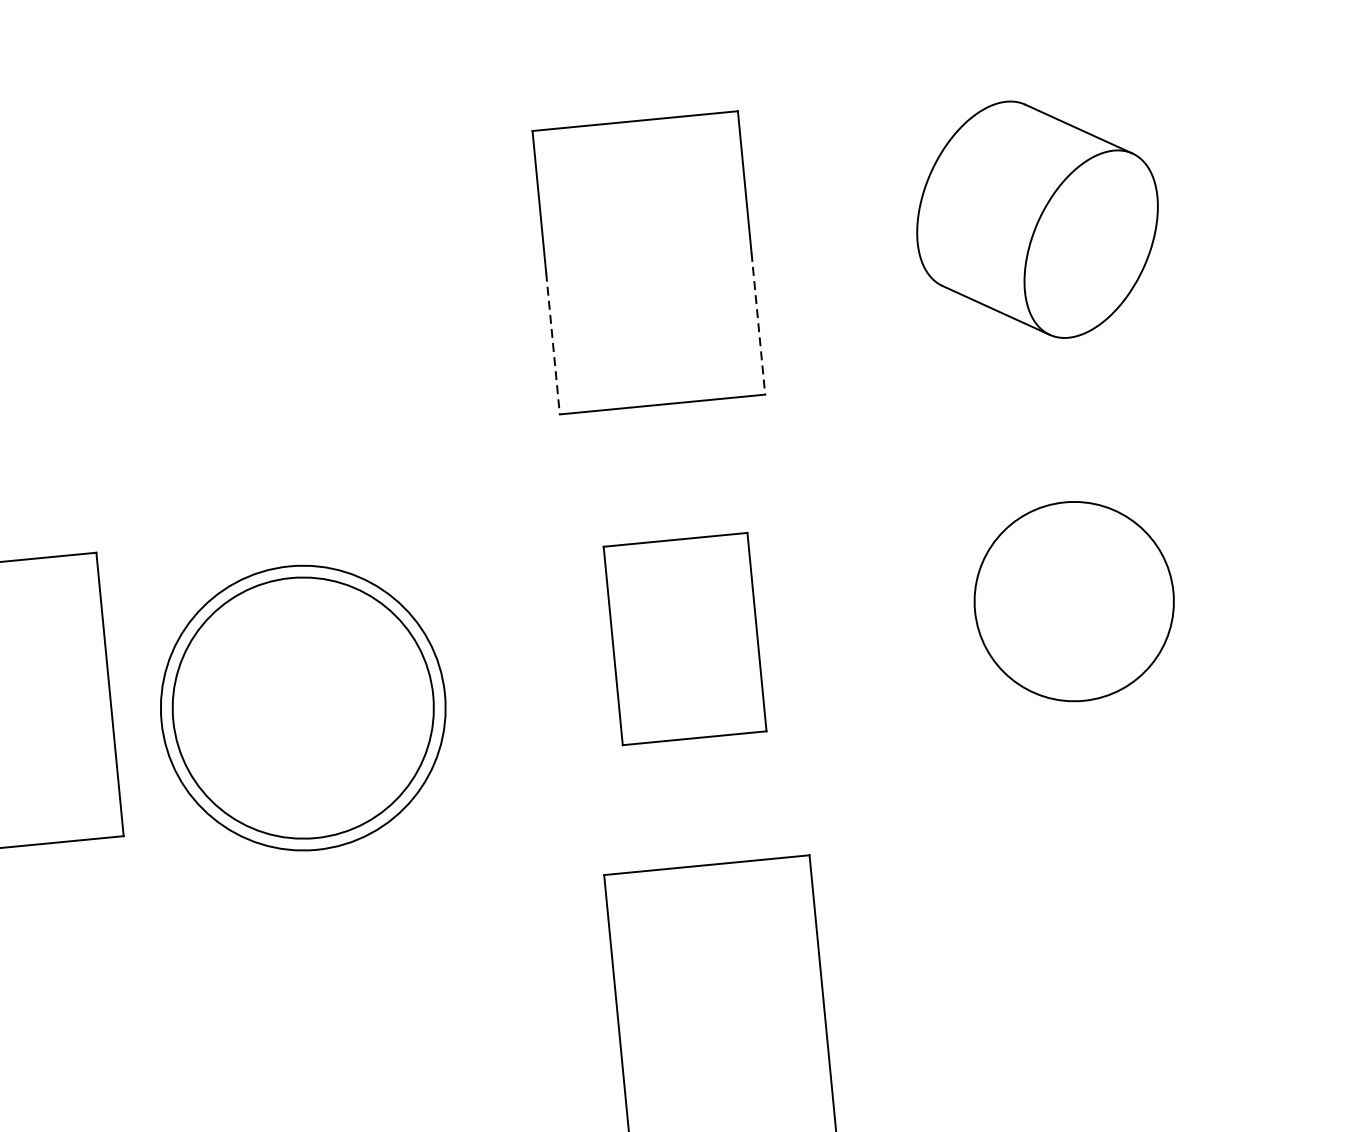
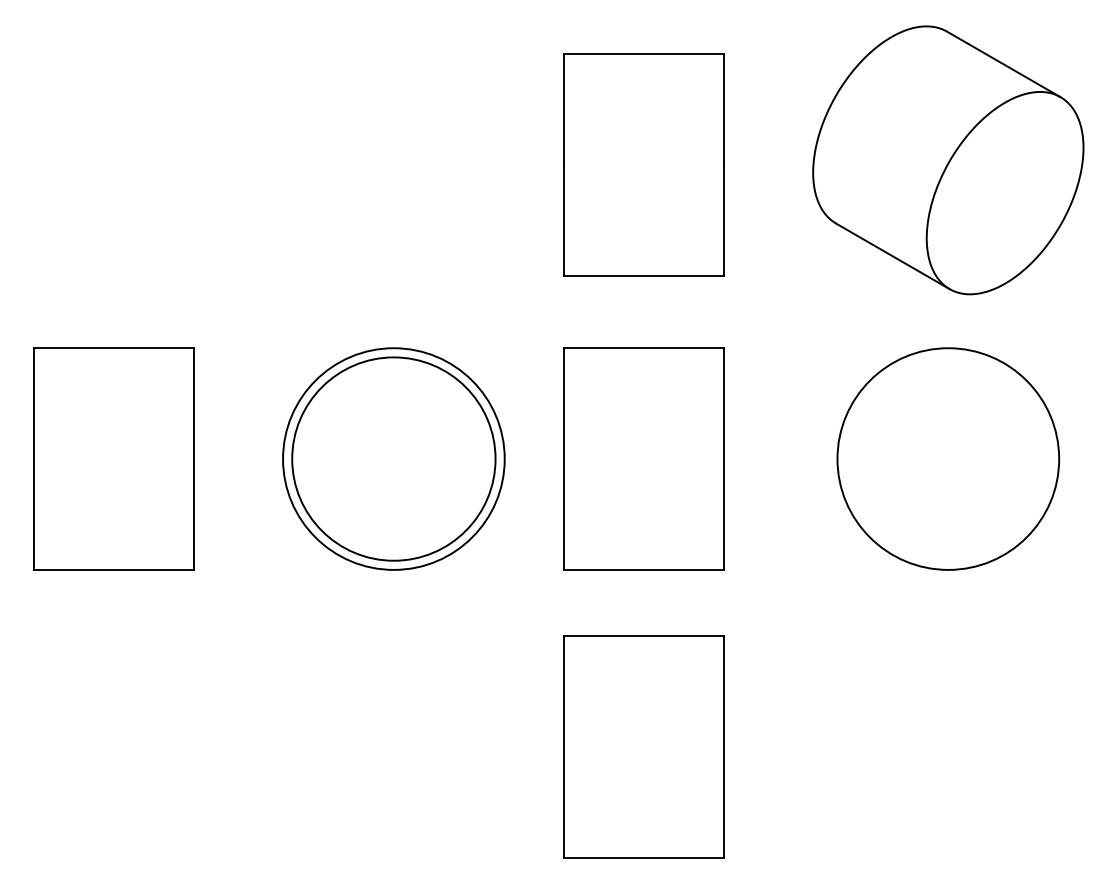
part: (1037, 219) -> (948, 160), size x1.43
line: (758, 324) -> (724, 220), dashed -> solid
line: (552, 343) -> (563, 220), dashed -> solid
circle: (1074, 600) -> (948, 458), size x1.43
part: (684, 638) -> (643, 458), size x1.43
part: (302, 707) -> (393, 458), moved

